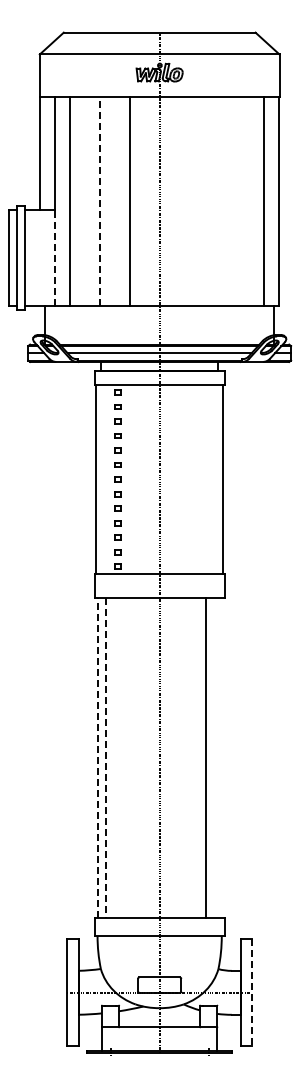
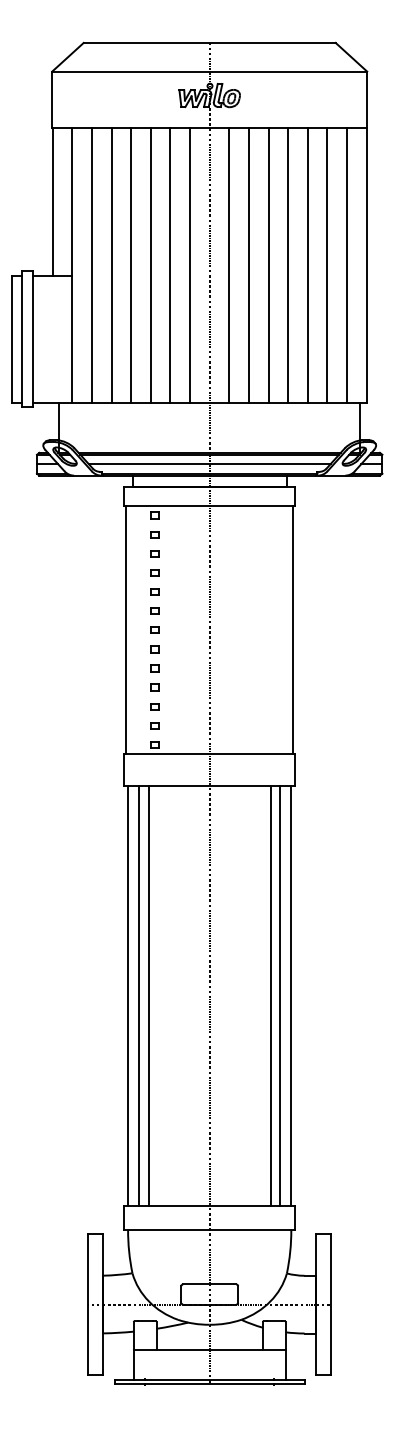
line: (84, 201) -> (110, 264), added
line: (99, 201) -> (130, 264), dashed -> solid
line: (114, 201) -> (150, 264), added
line: (144, 201) -> (189, 264), added
line: (174, 201) -> (229, 264), added
line: (189, 201) -> (248, 264), added
line: (204, 201) -> (268, 264), added
line: (219, 201) -> (288, 264), added
line: (234, 201) -> (308, 264), added
line: (249, 201) -> (327, 264), added
line: (55, 257) -> (72, 338), dashed -> solid
line: (113, 757) -> (149, 995), added
line: (213, 757) -> (280, 995), added
line: (221, 757) -> (290, 995), added
line: (97, 758) -> (128, 996), dashed -> solid
line: (106, 758) -> (139, 996), dashed -> solid
line: (252, 993) -> (331, 1305), dashed -> solid

